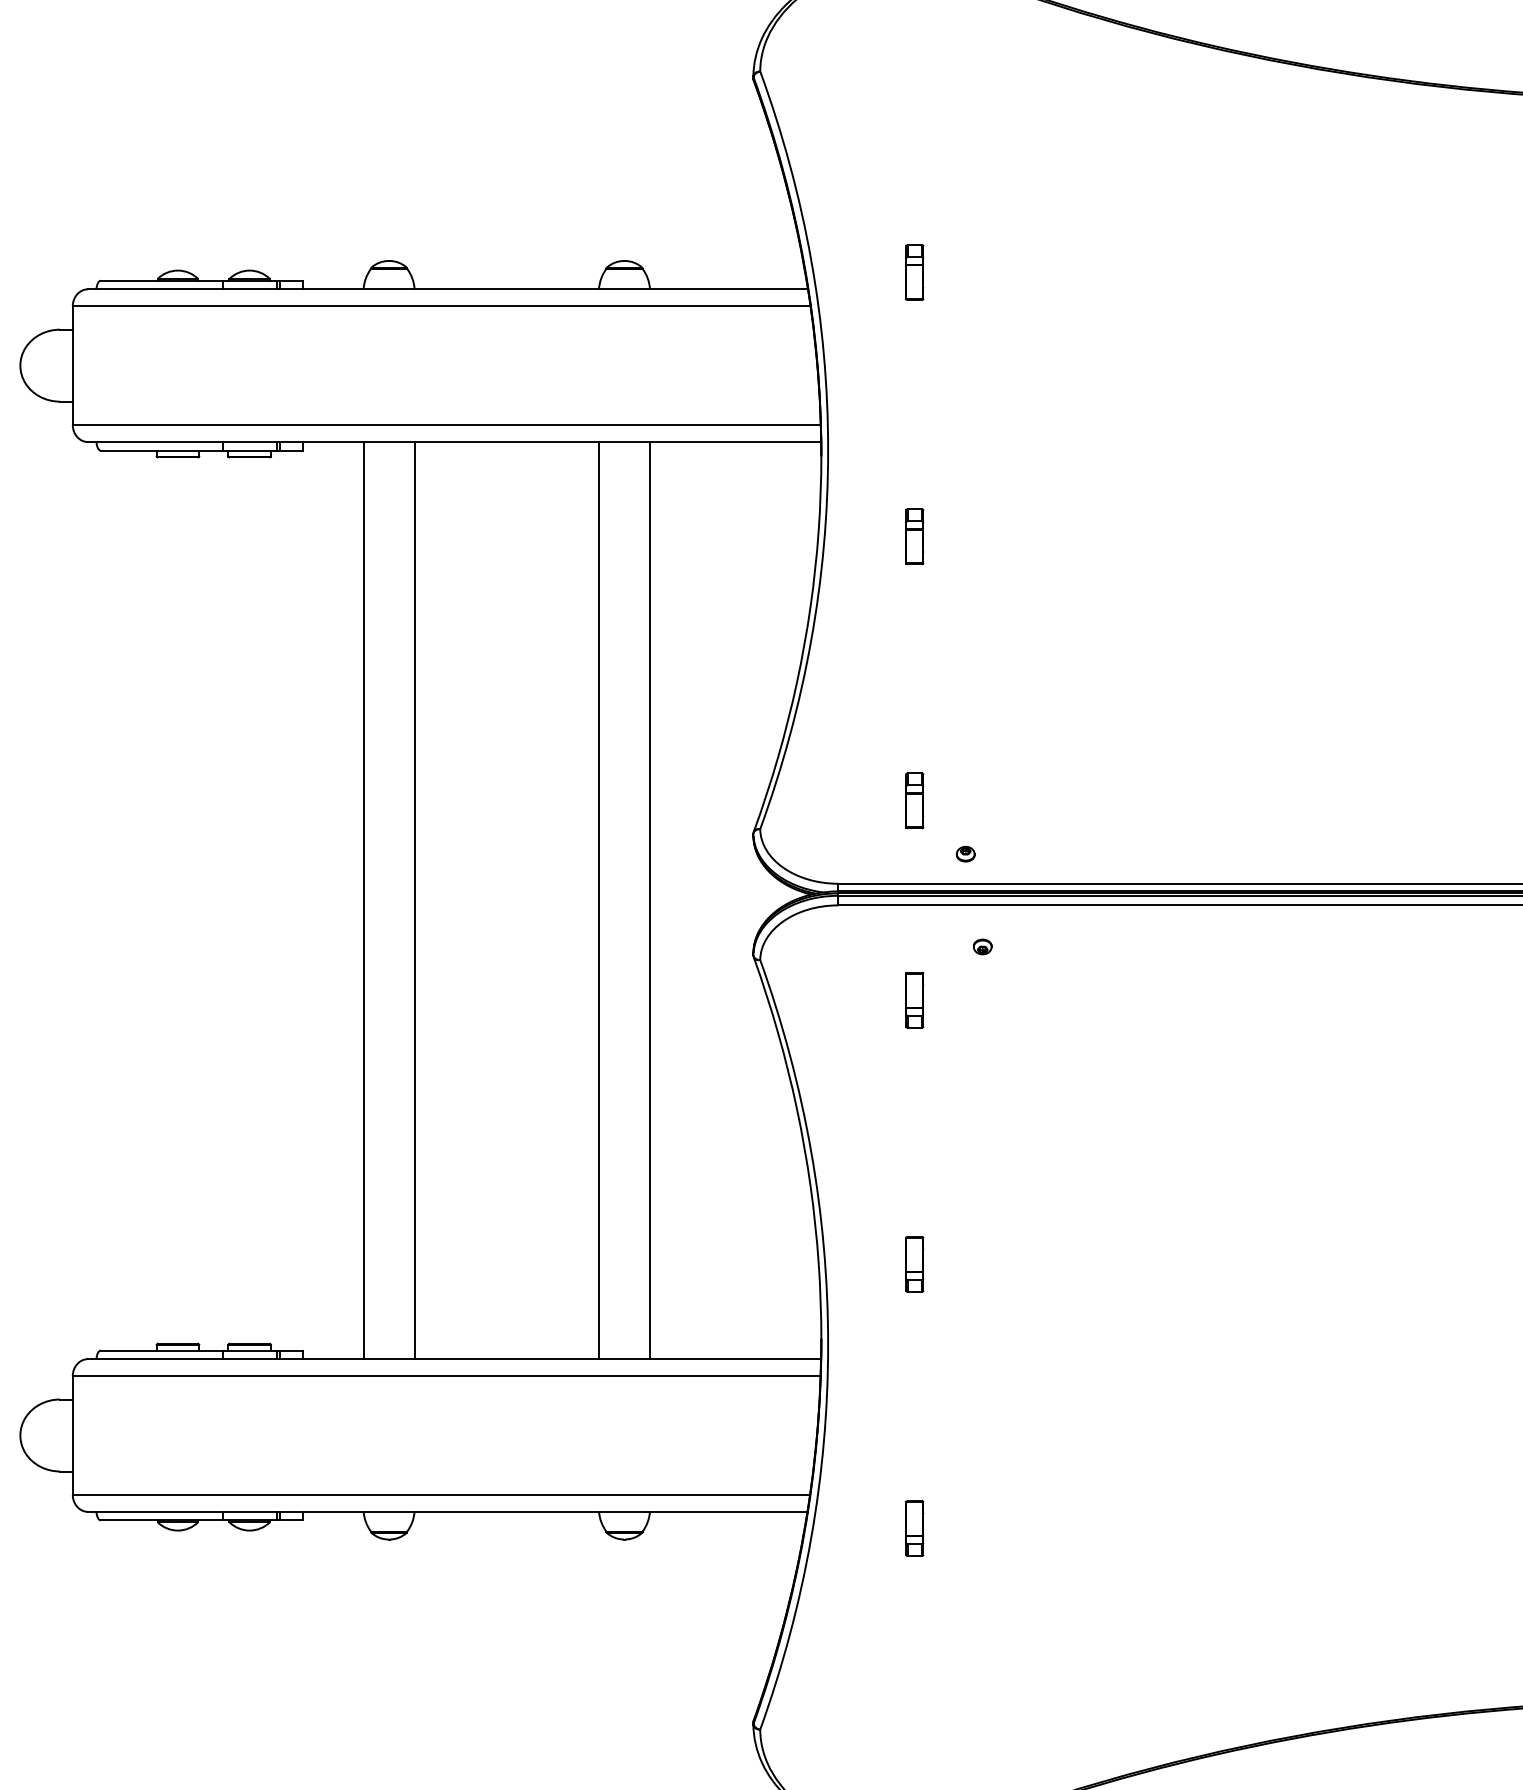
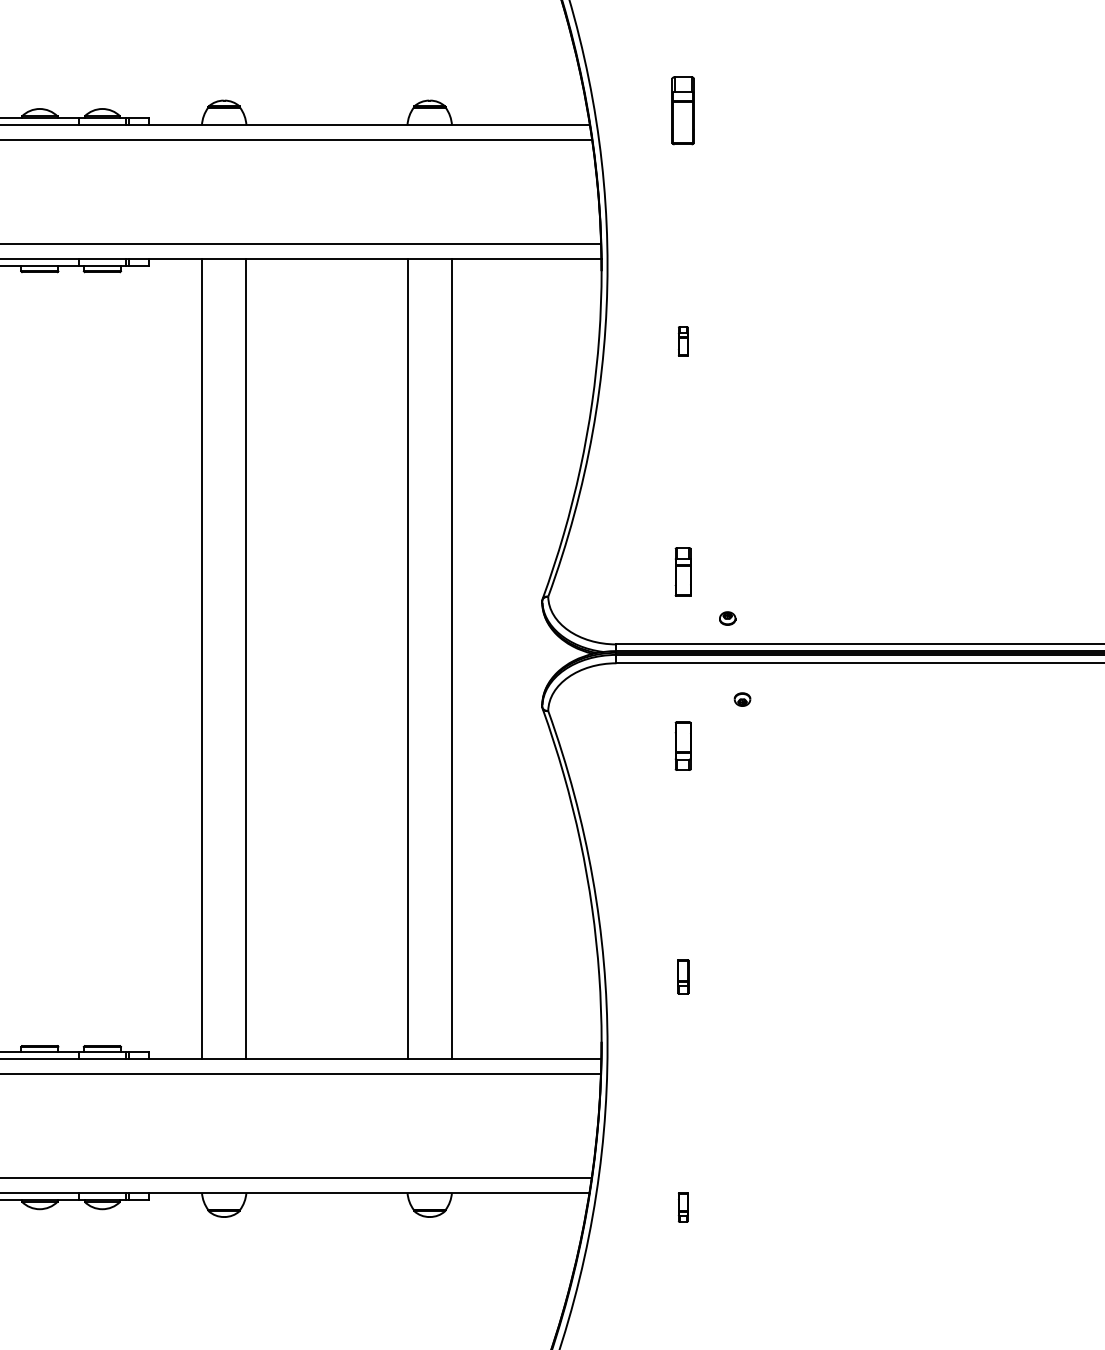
part: (914, 272) -> (682, 110), size x1.4
part: (914, 536) -> (682, 341), size x0.6
part: (914, 1264) -> (682, 976), size x0.7
part: (914, 1528) -> (682, 1207), size x0.6

